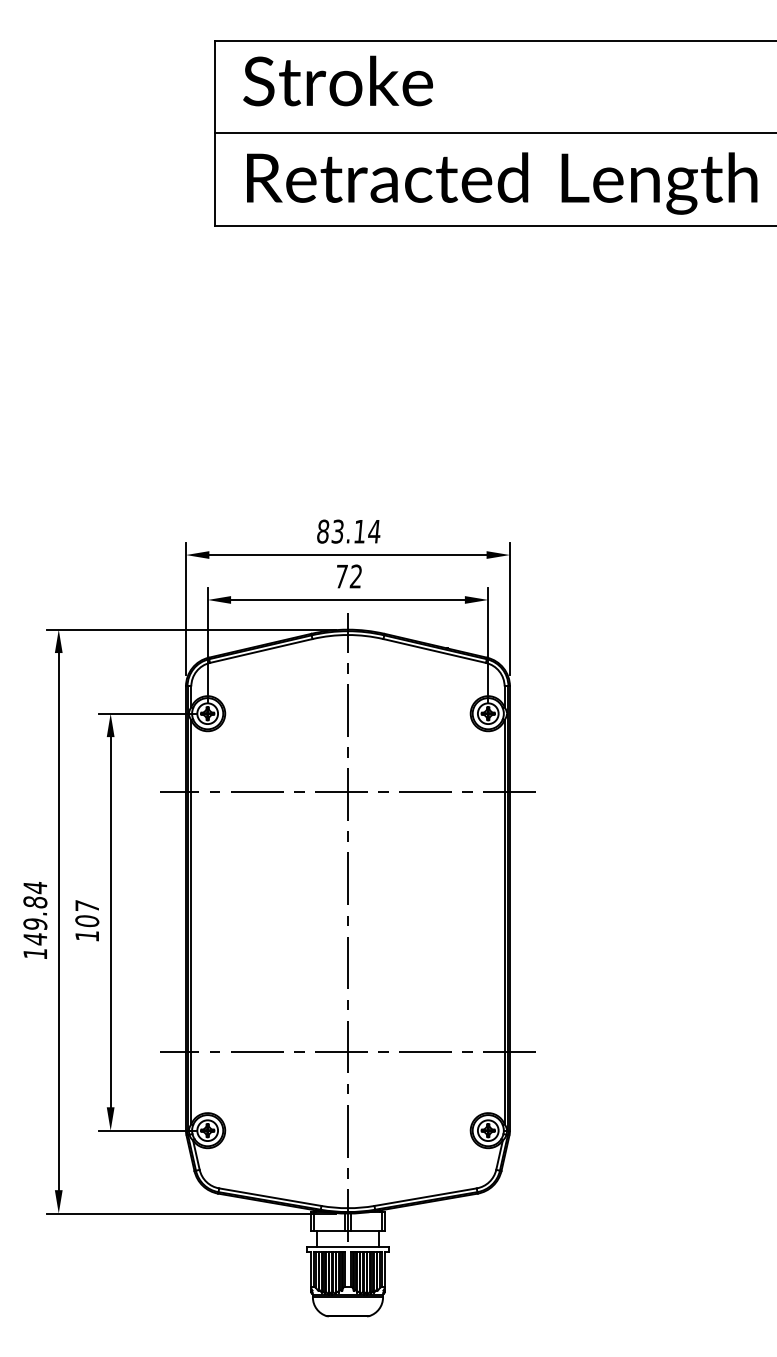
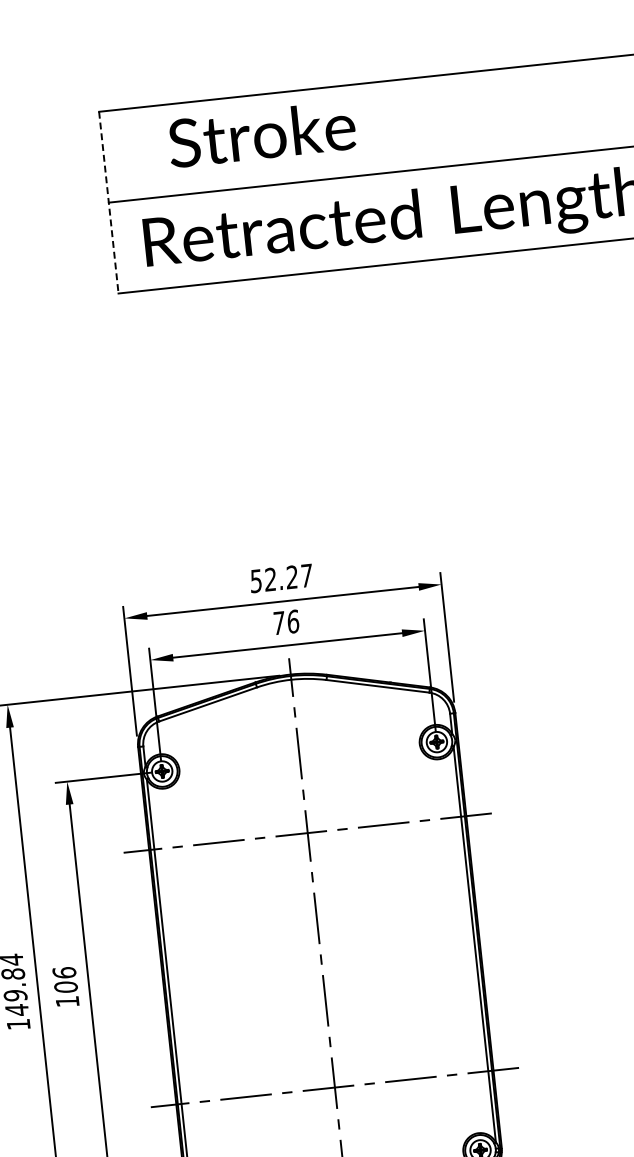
text: (337, 80) -> (261, 133), moved
line: (215, 133) -> (109, 202), solid -> dashed
text: (348, 531) -> (281, 578), 83.14 -> 52.27
text: (355, 576) -> (292, 621), 72 -> 76
text: (87, 906) -> (64, 972), 107 -> 106

